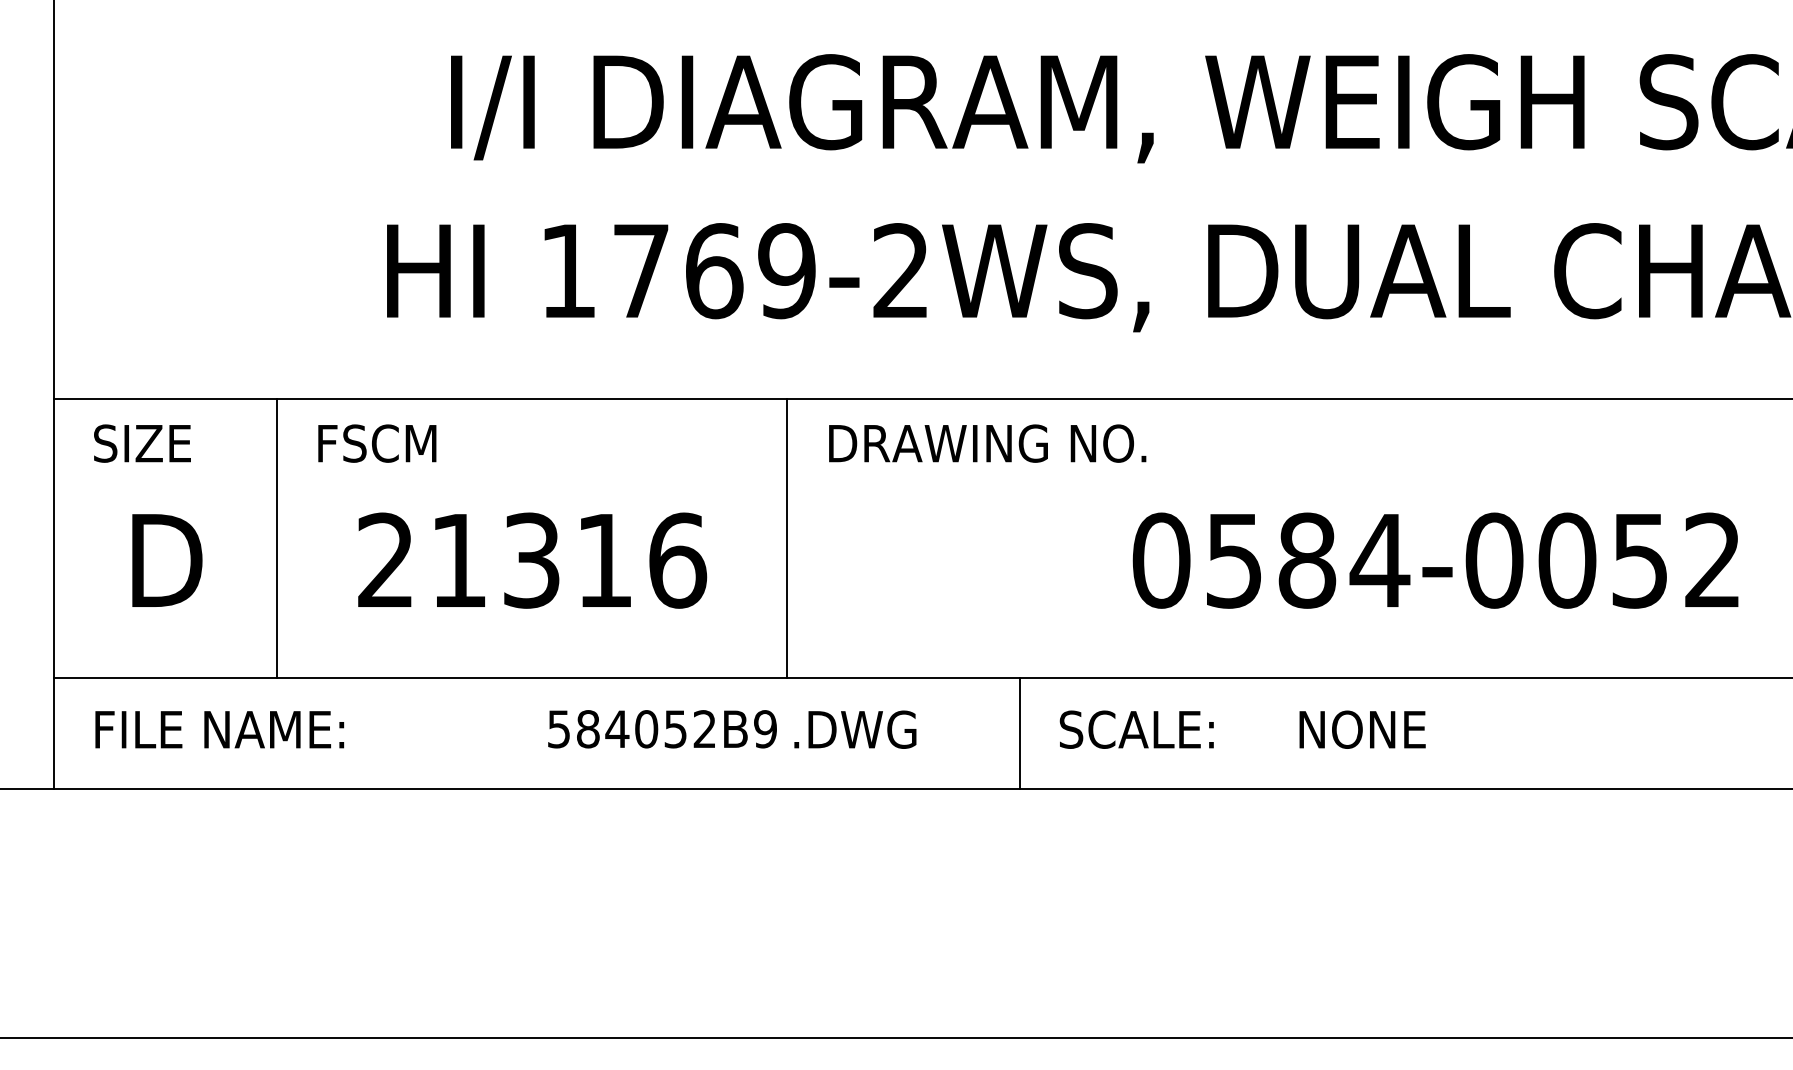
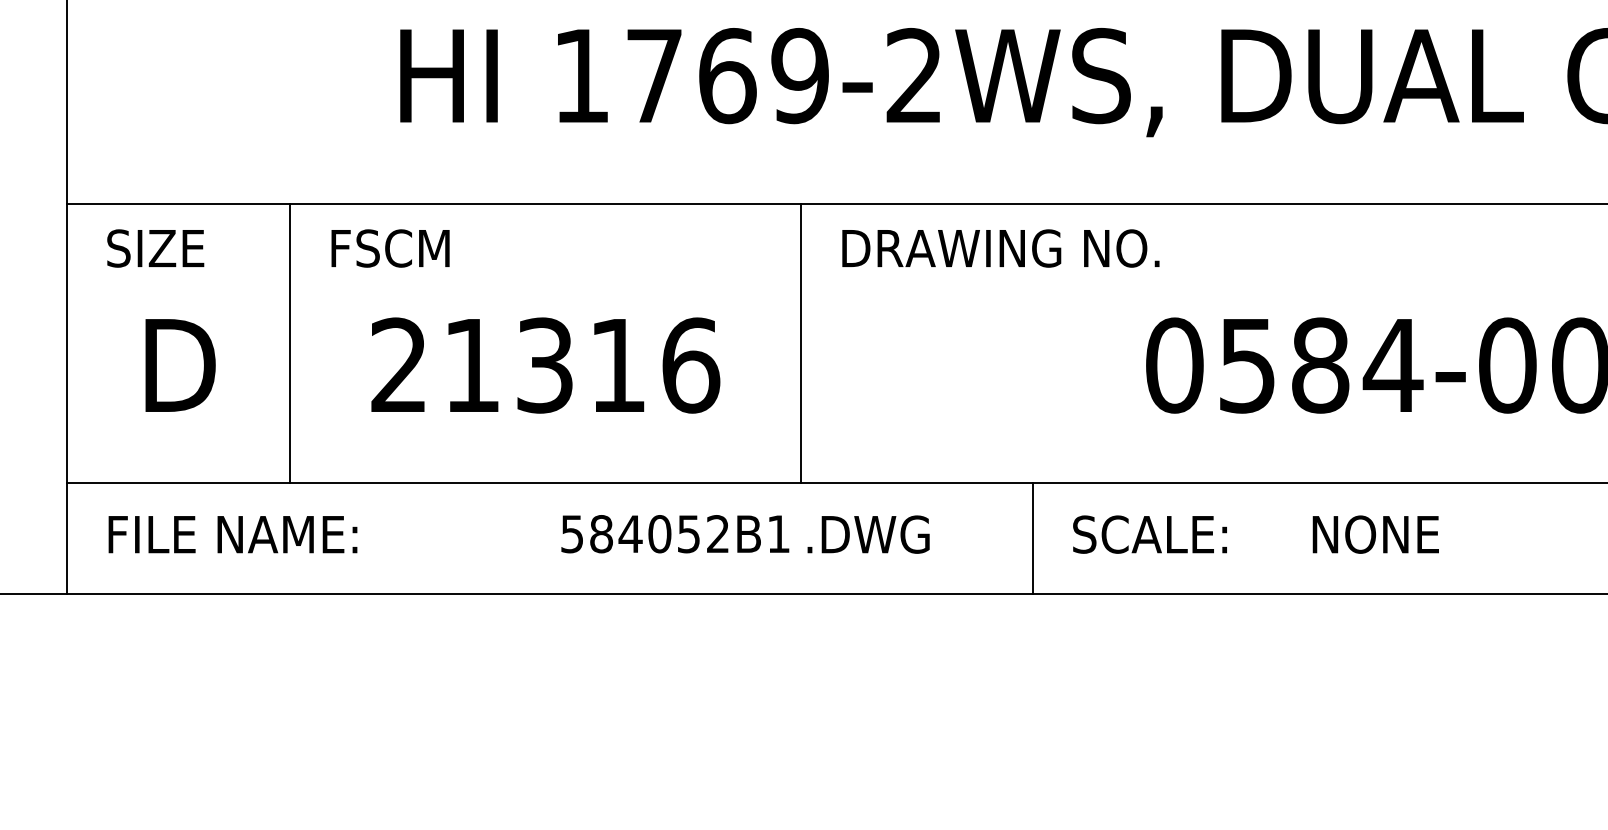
text: (765, 729) -> (778, 534), 584052B9 -> 584052B1

